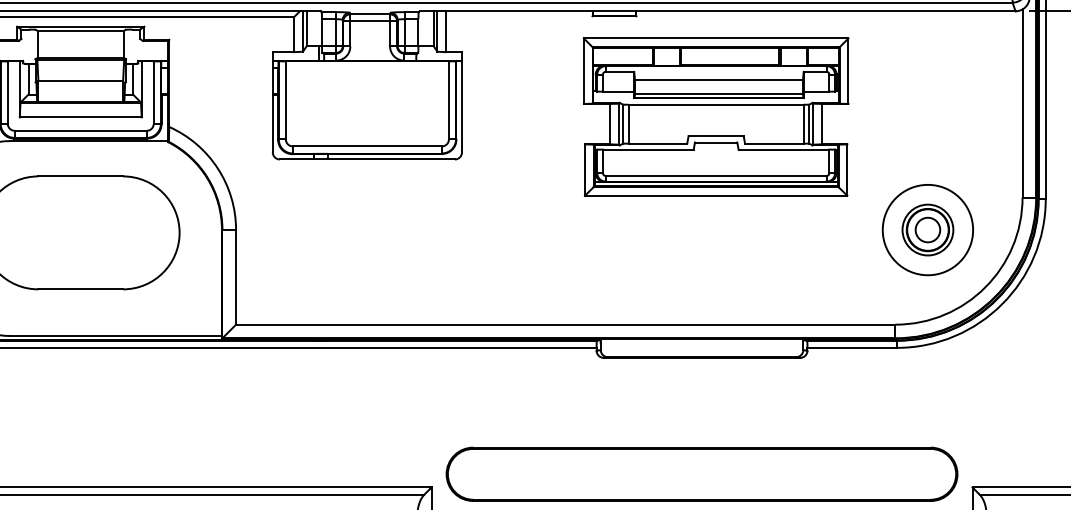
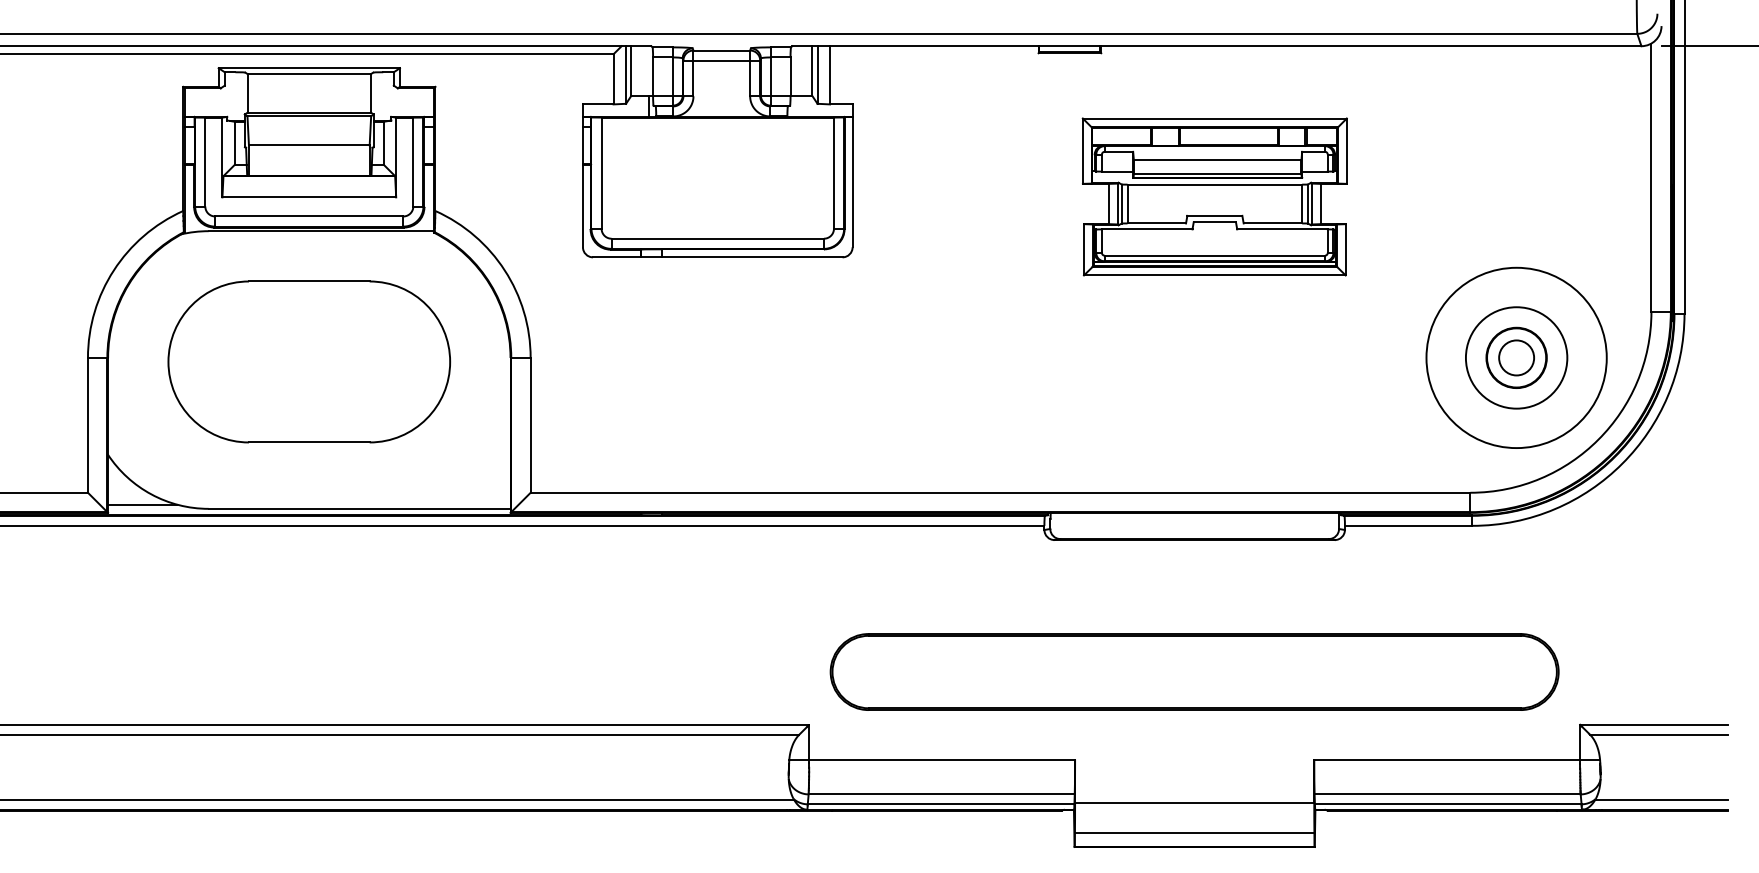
part: (715, 116) -> (1214, 196), size x0.7
circle: (927, 229) -> (1516, 357), size x1.4
circle: (927, 229) -> (1516, 357), size x1.4
part: (701, 473) -> (1194, 671), moved

